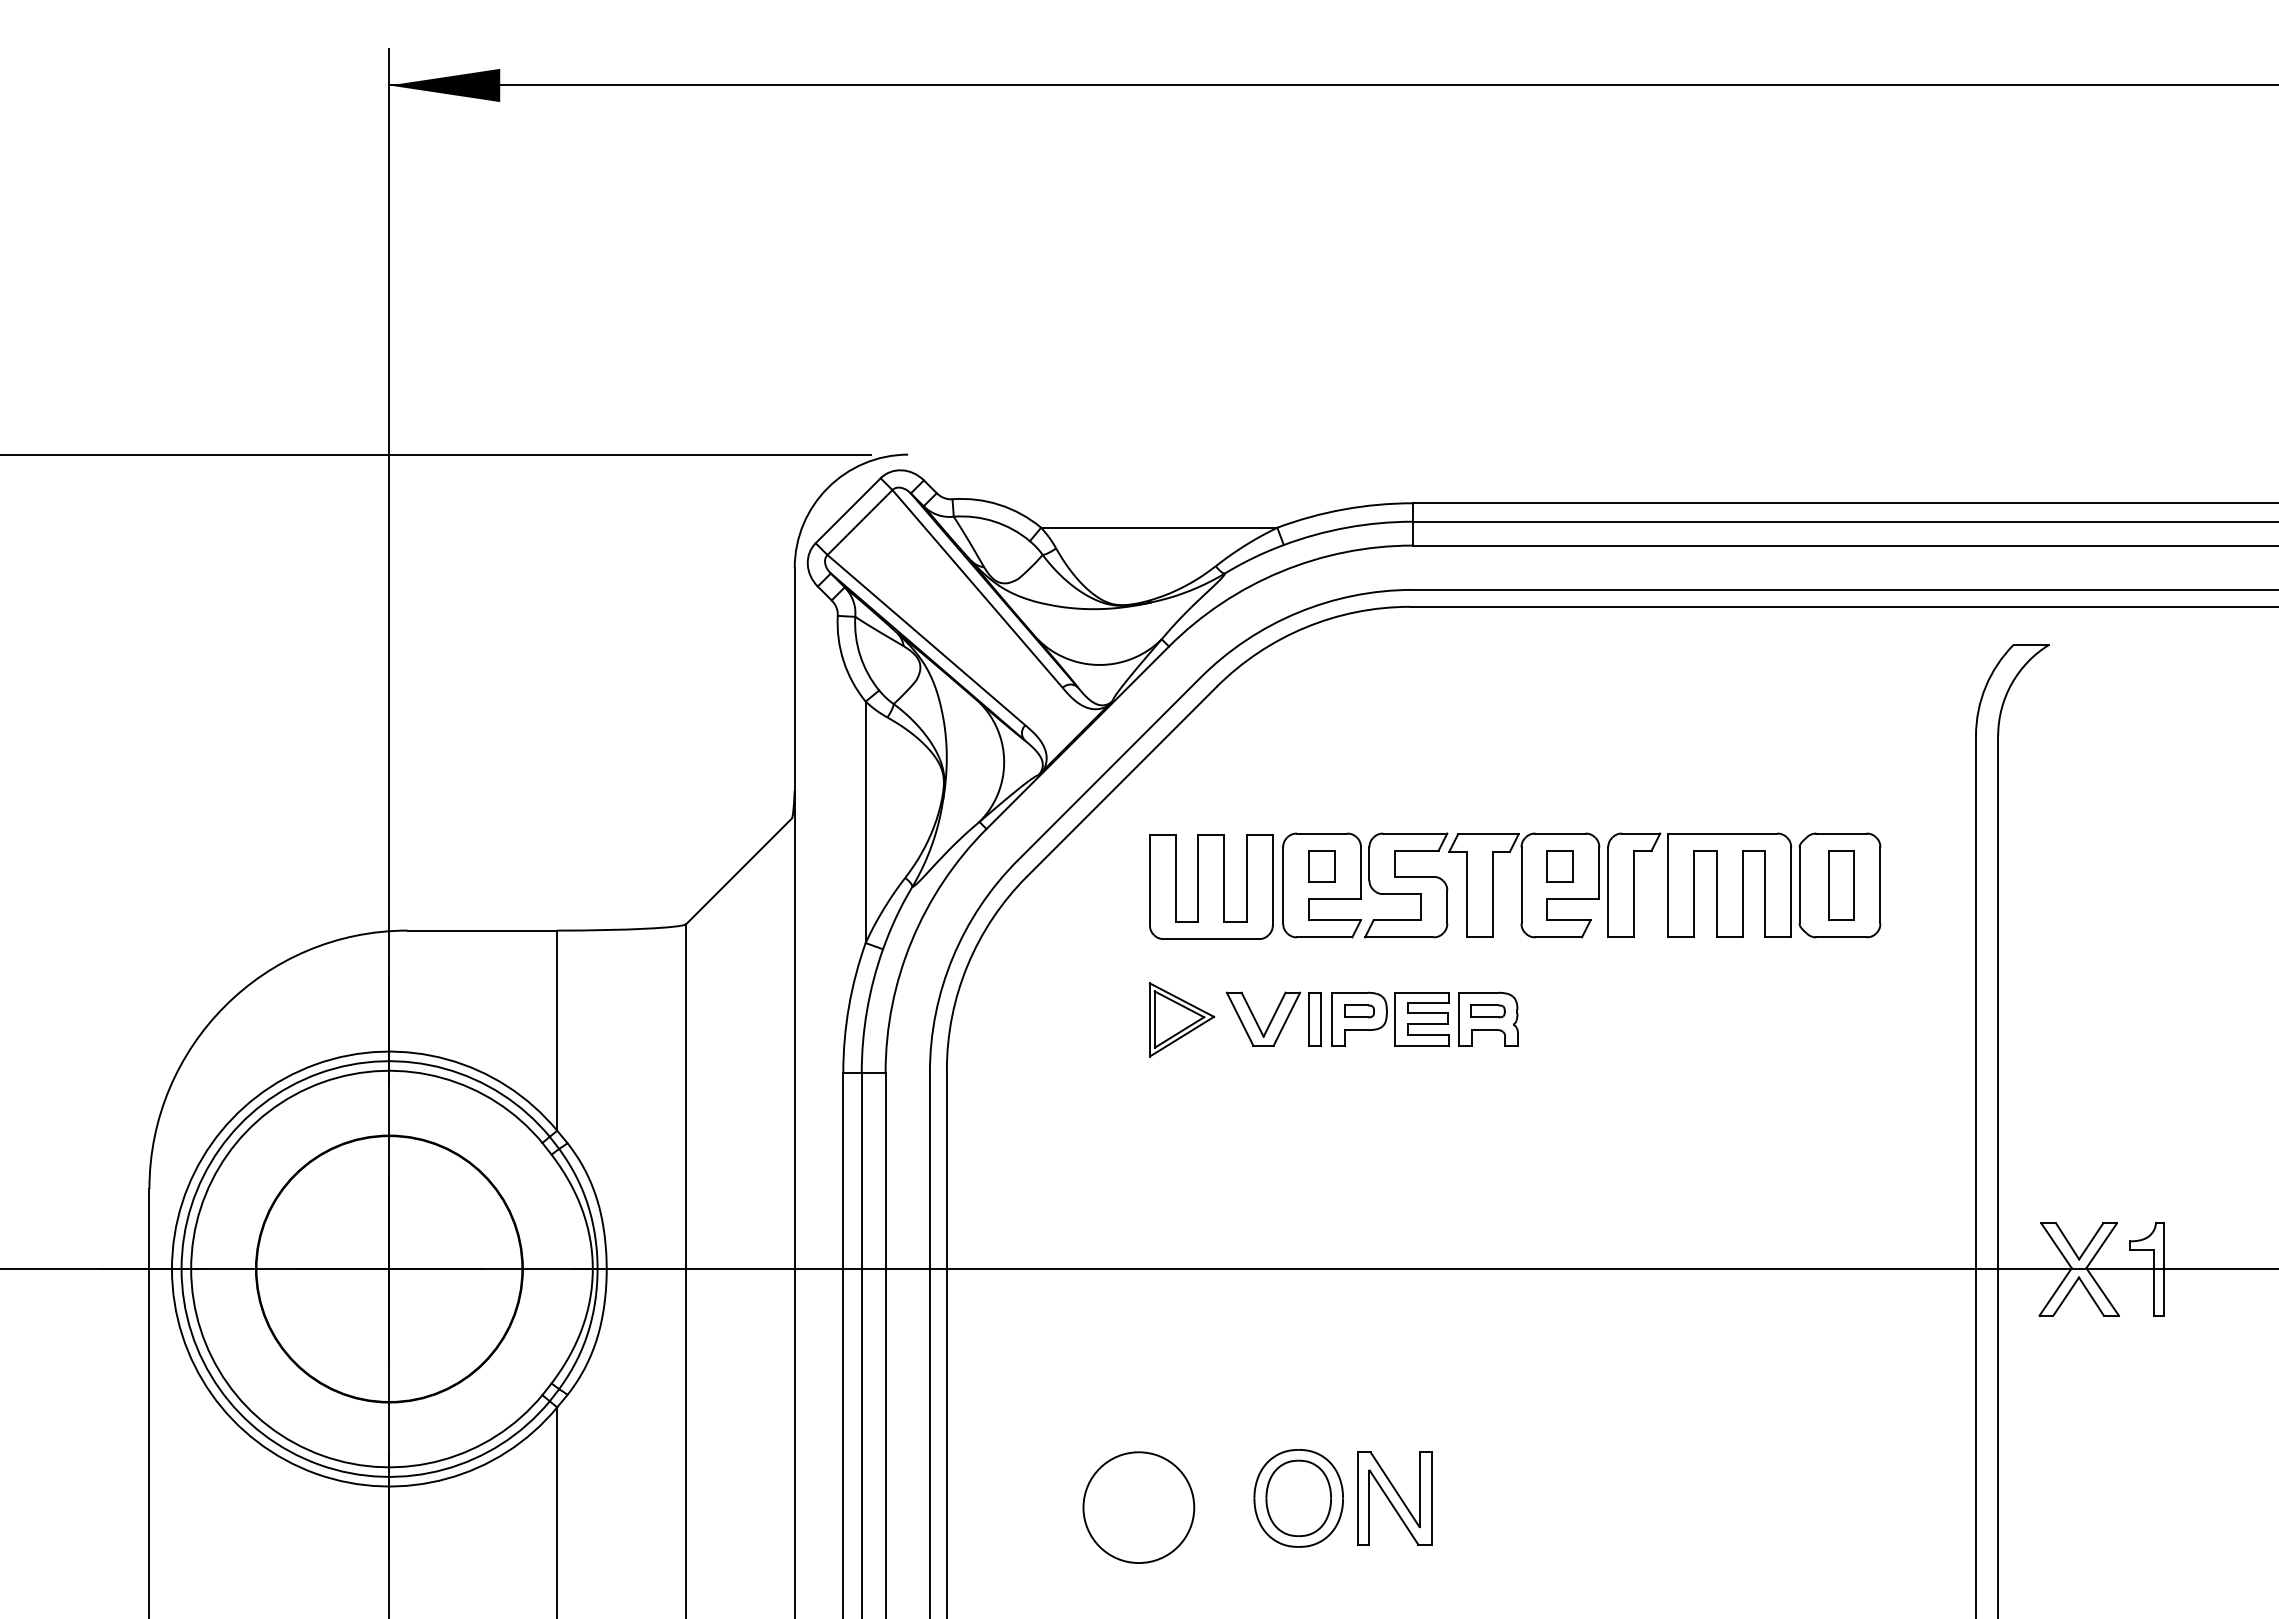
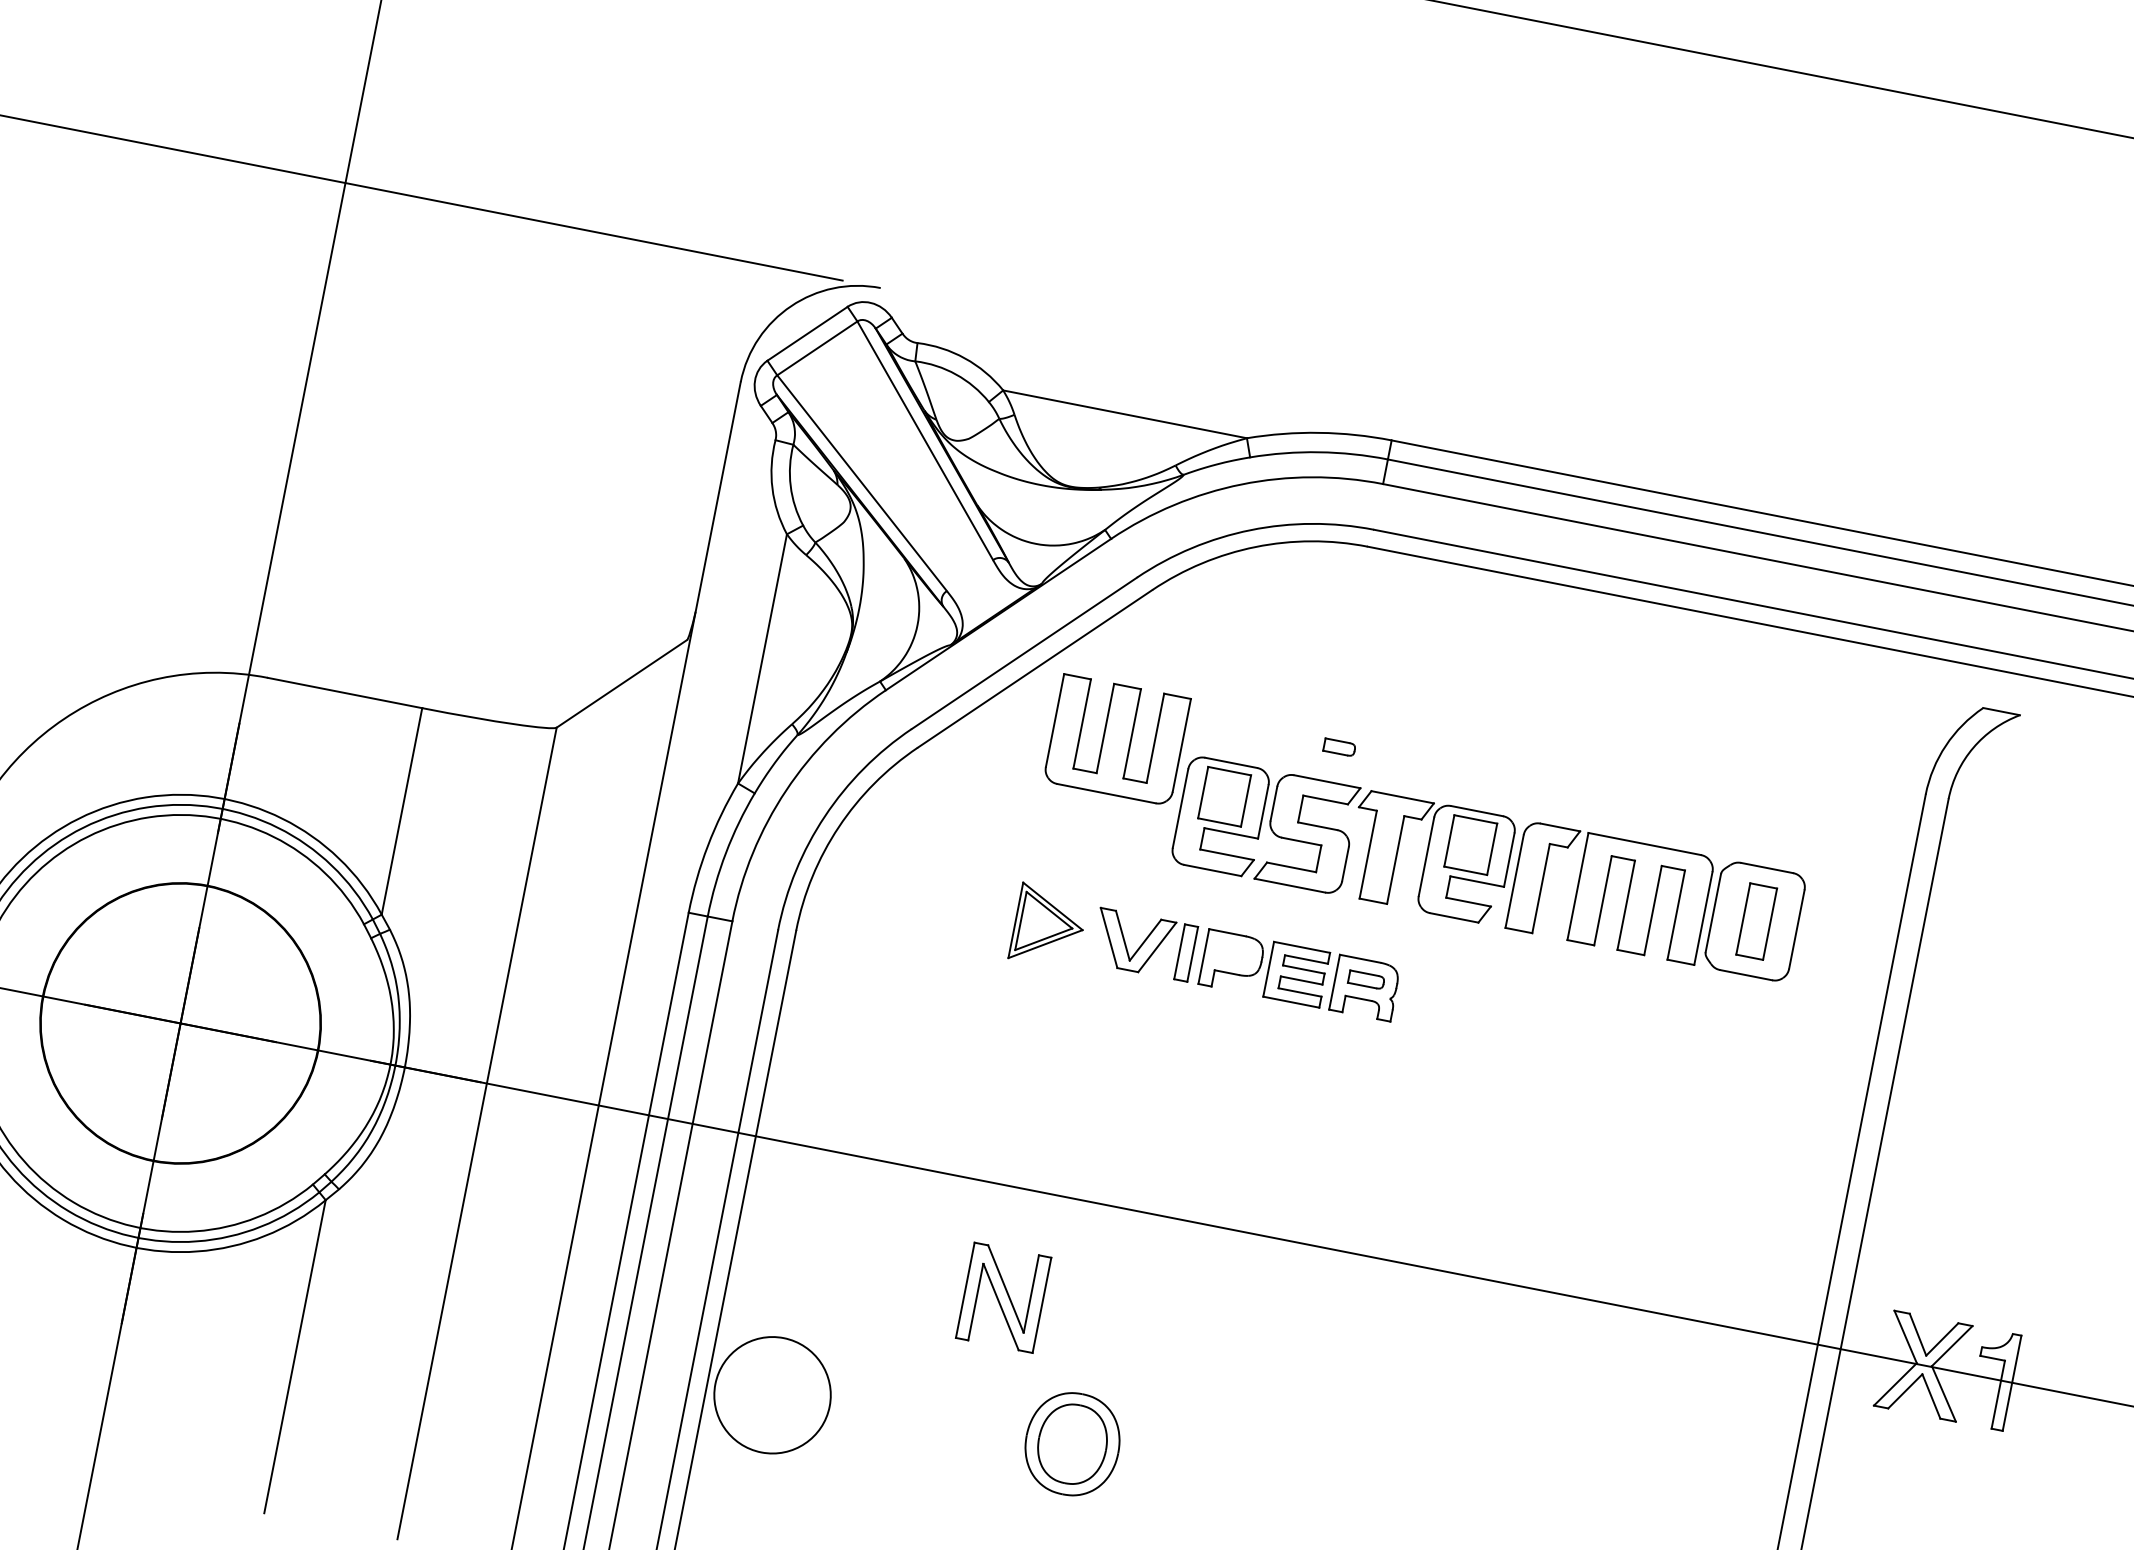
part: (1321, 866) -> (1223, 796), size x1.6
part: (1559, 866) -> (1469, 844), size x1.6
part: (1211, 886) -> (1117, 739), moved
part: (1359, 1011) -> (1339, 747), moved
part: (1394, 1498) -> (1003, 1297), moved
circle: (1138, 1507) -> (772, 1395), moved

